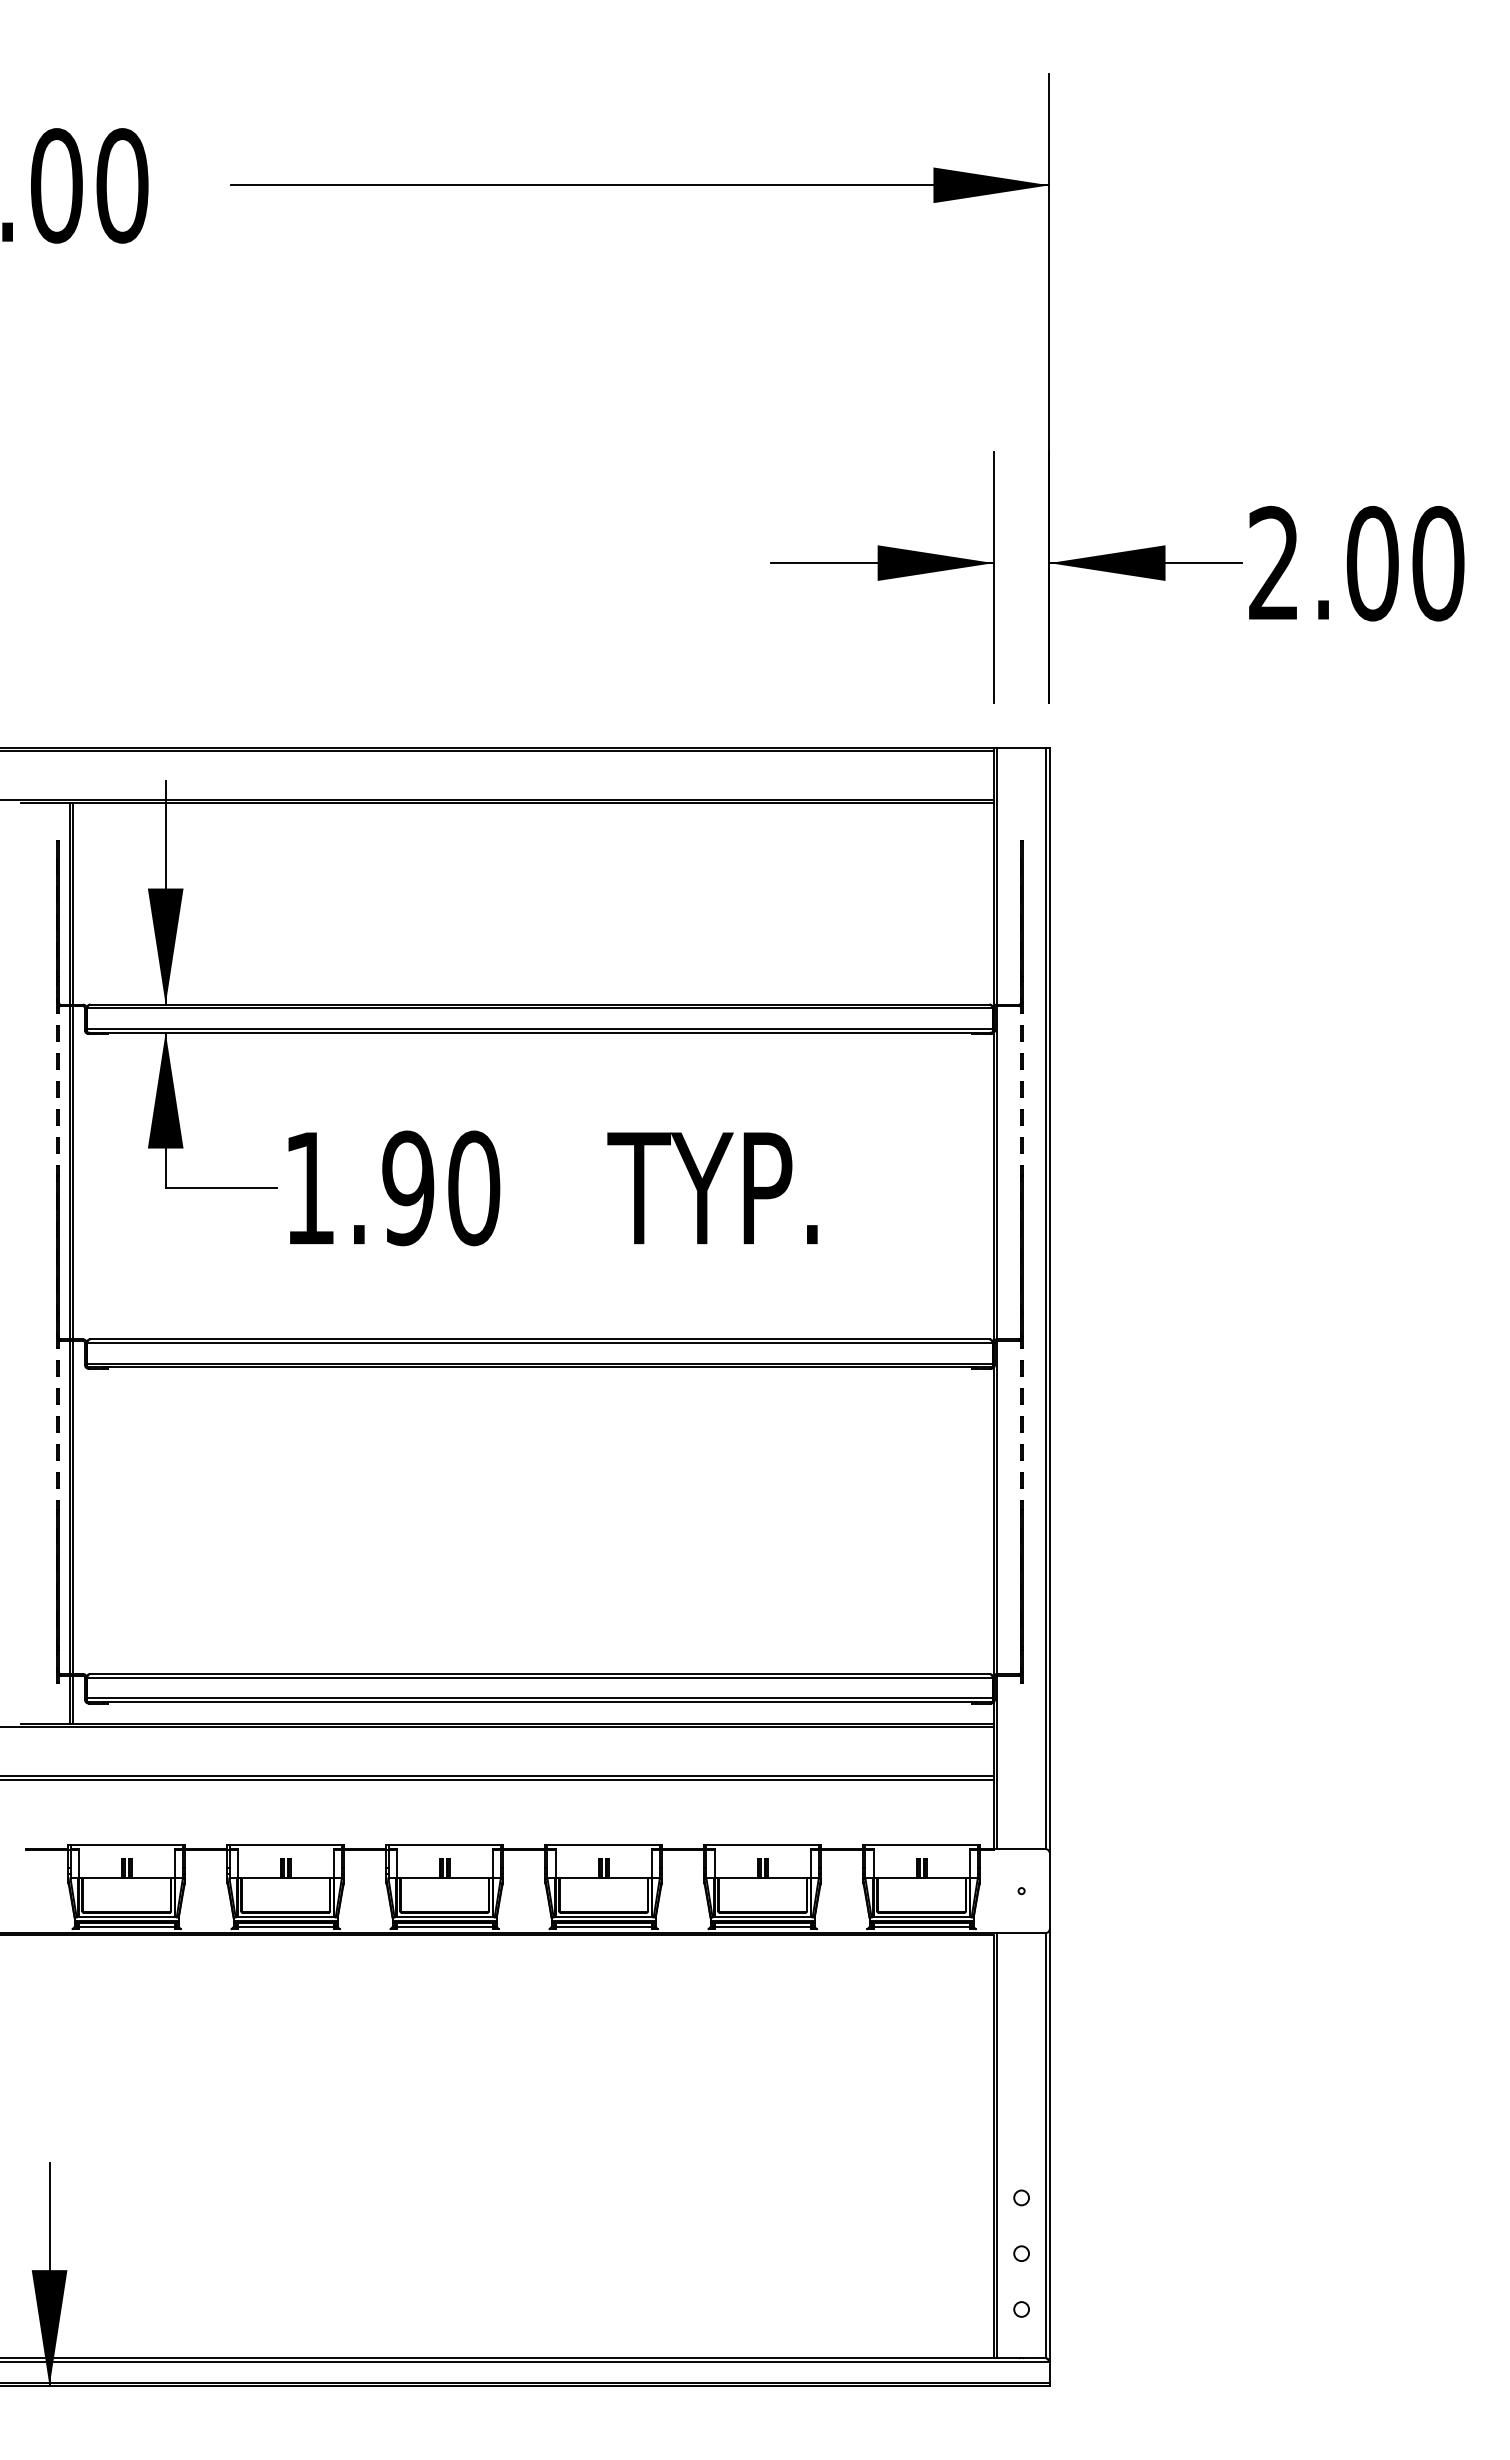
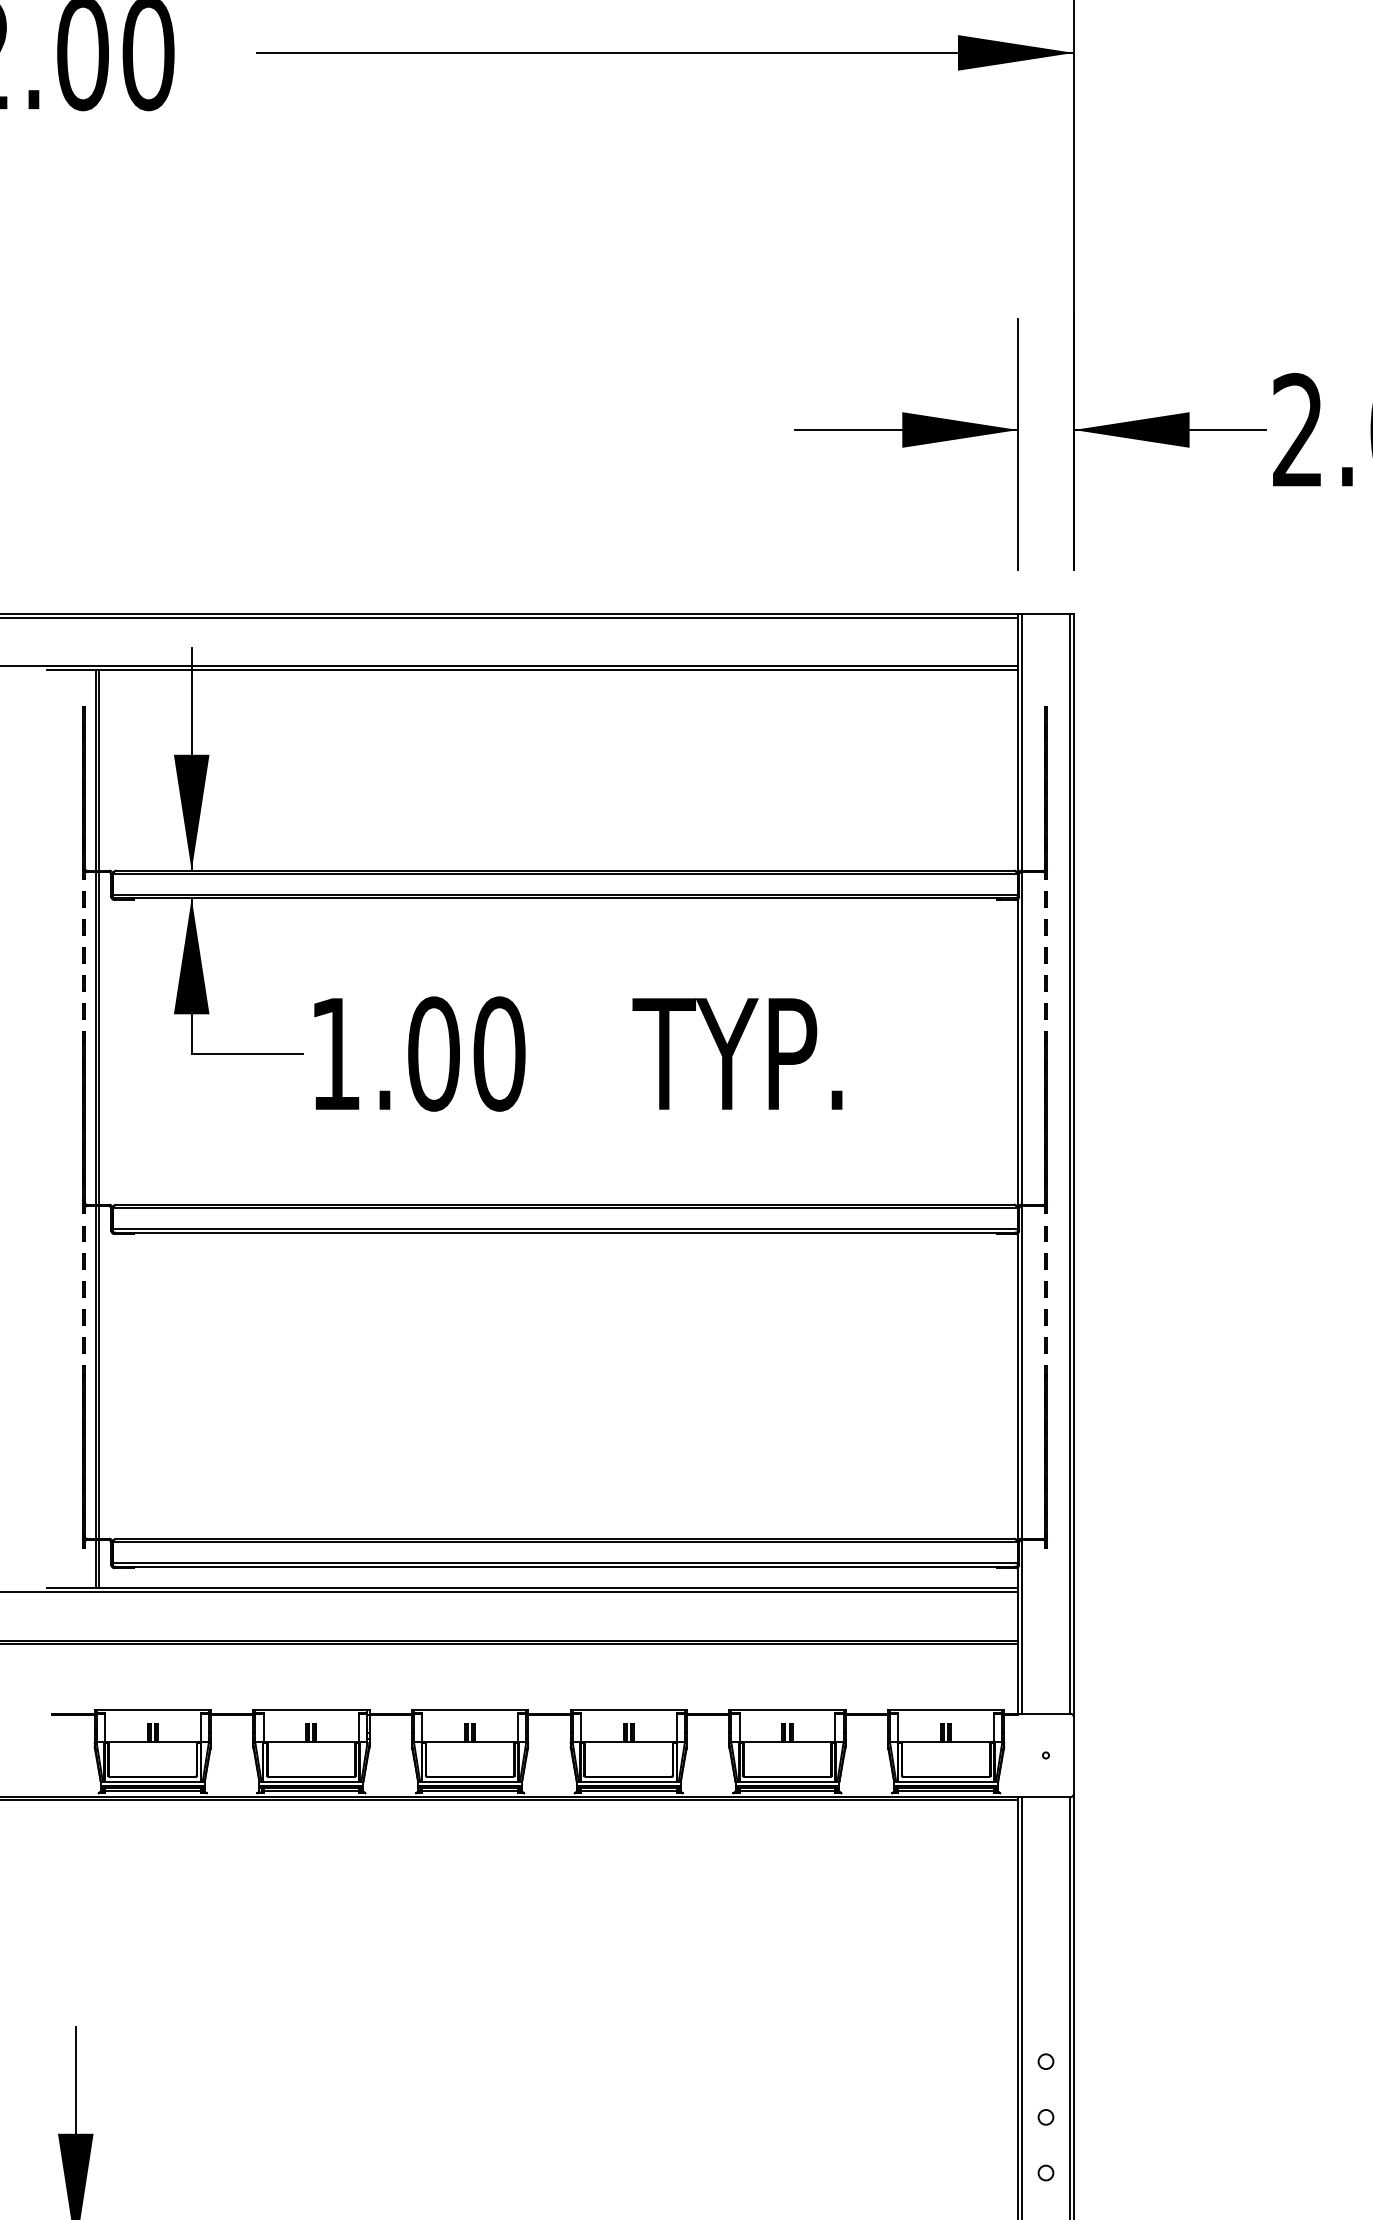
text: (408, 1188) -> (434, 1054), 1.90 -> 1.00

